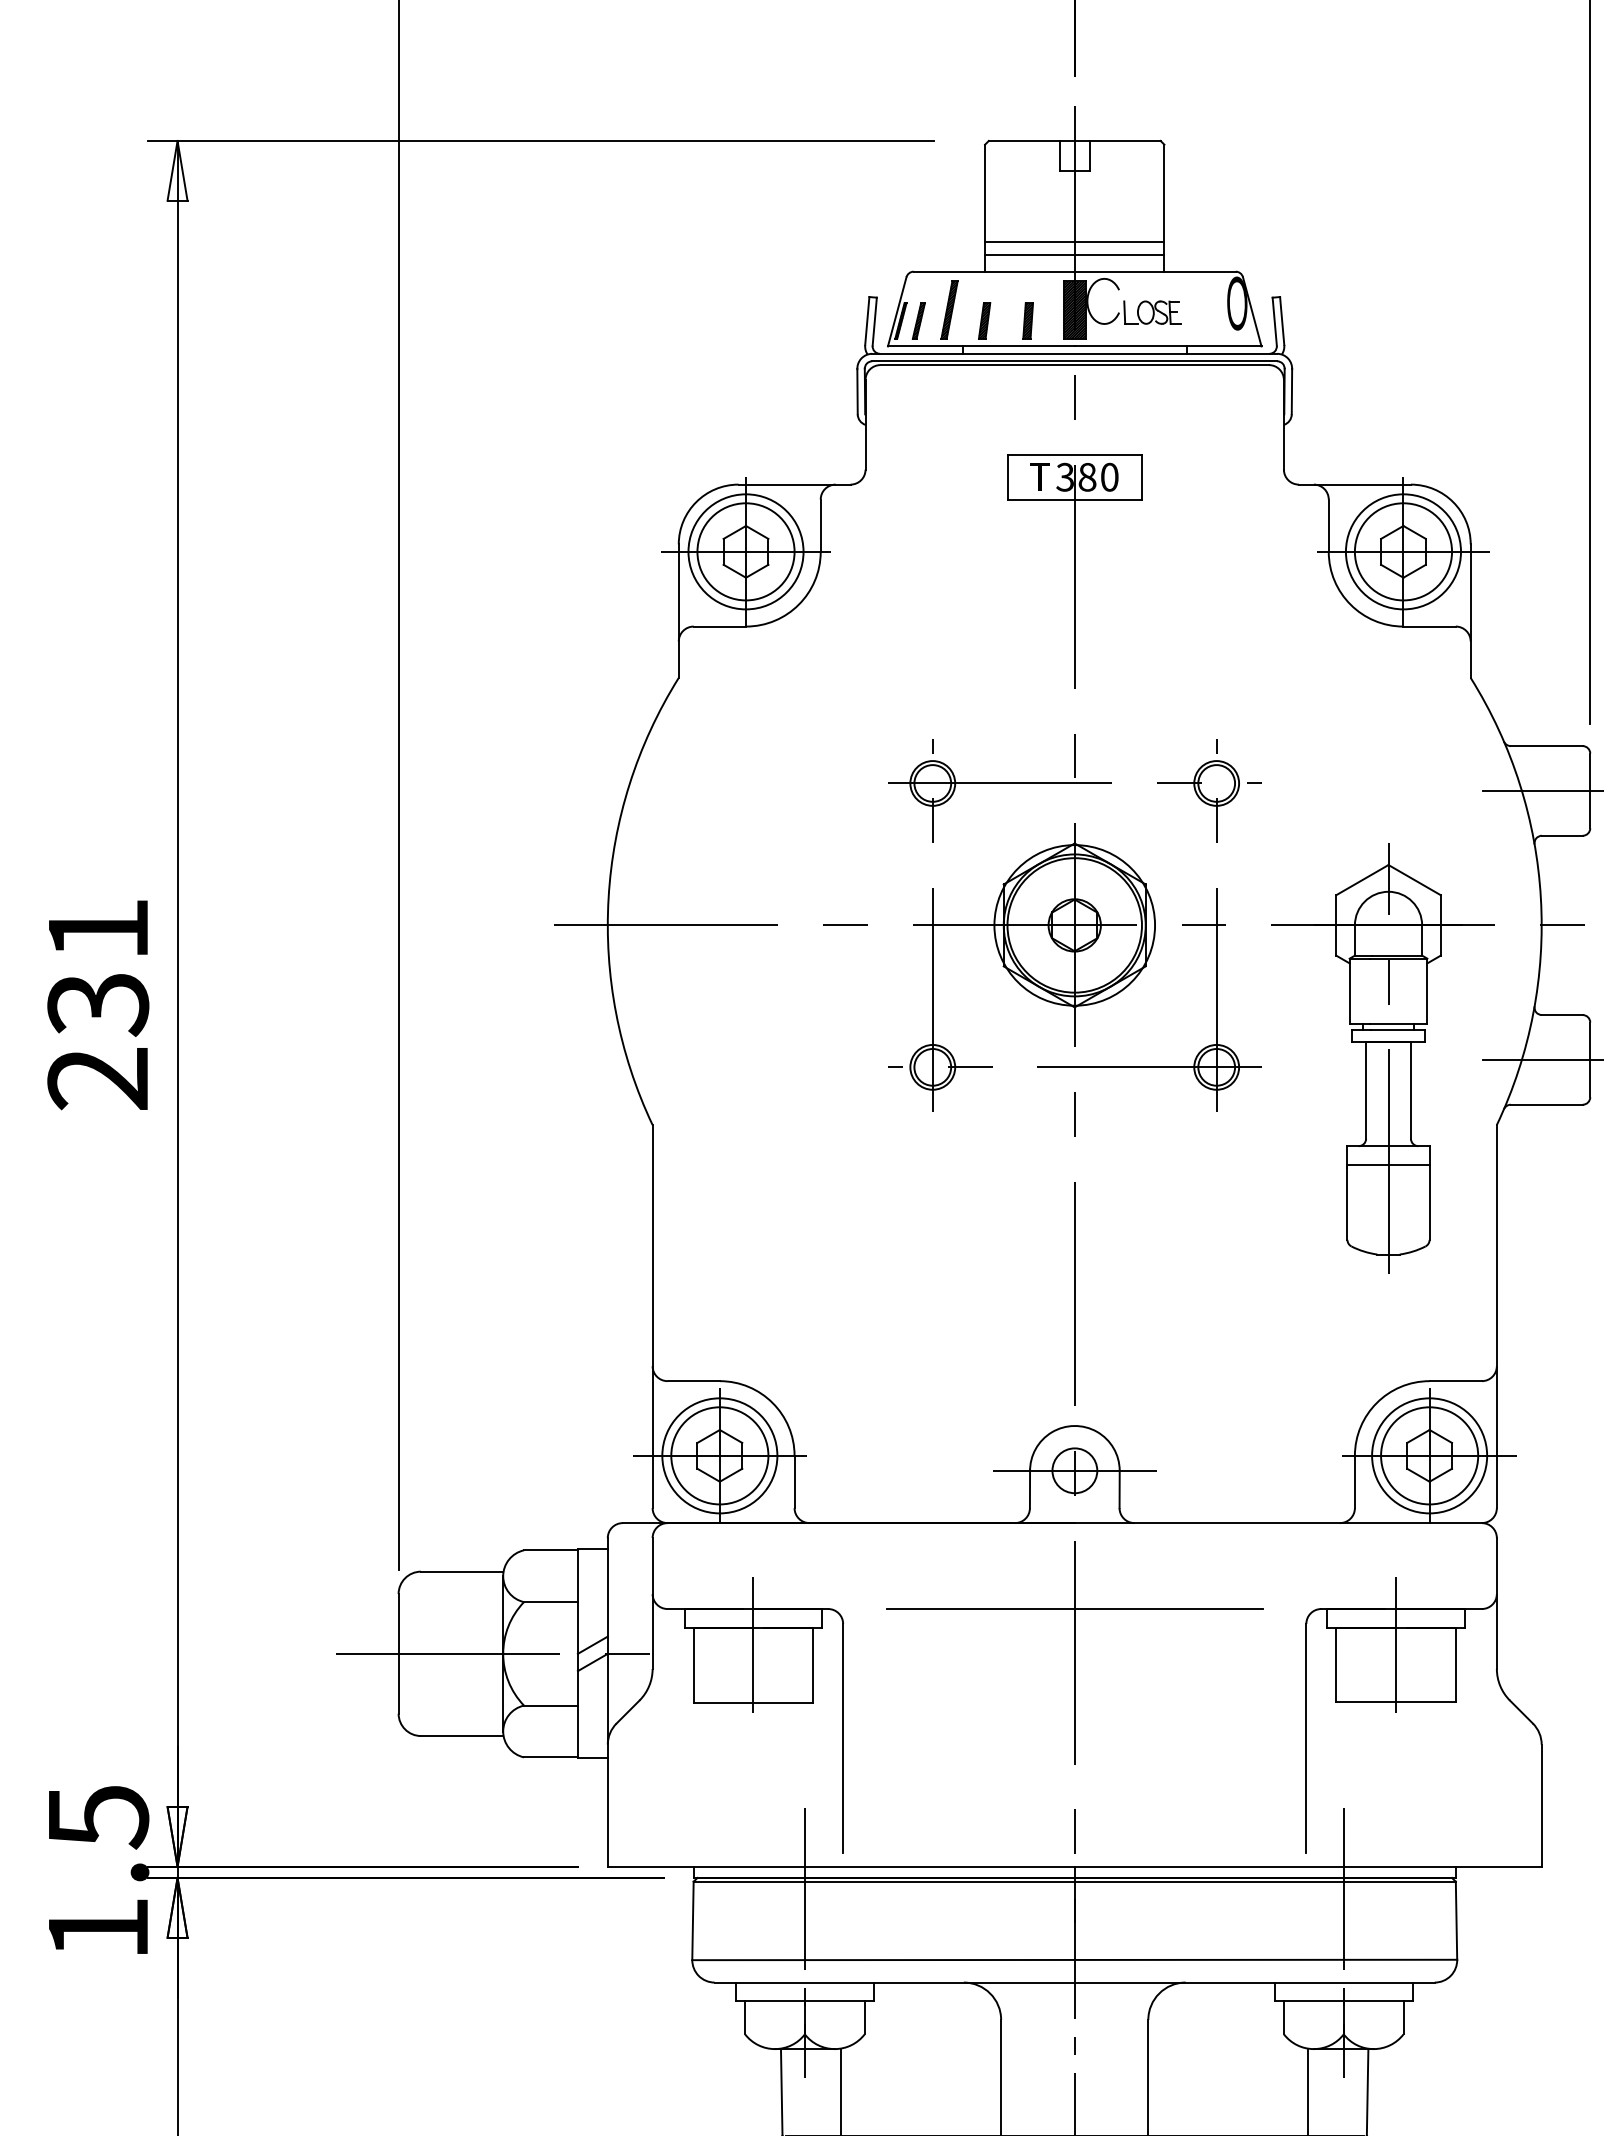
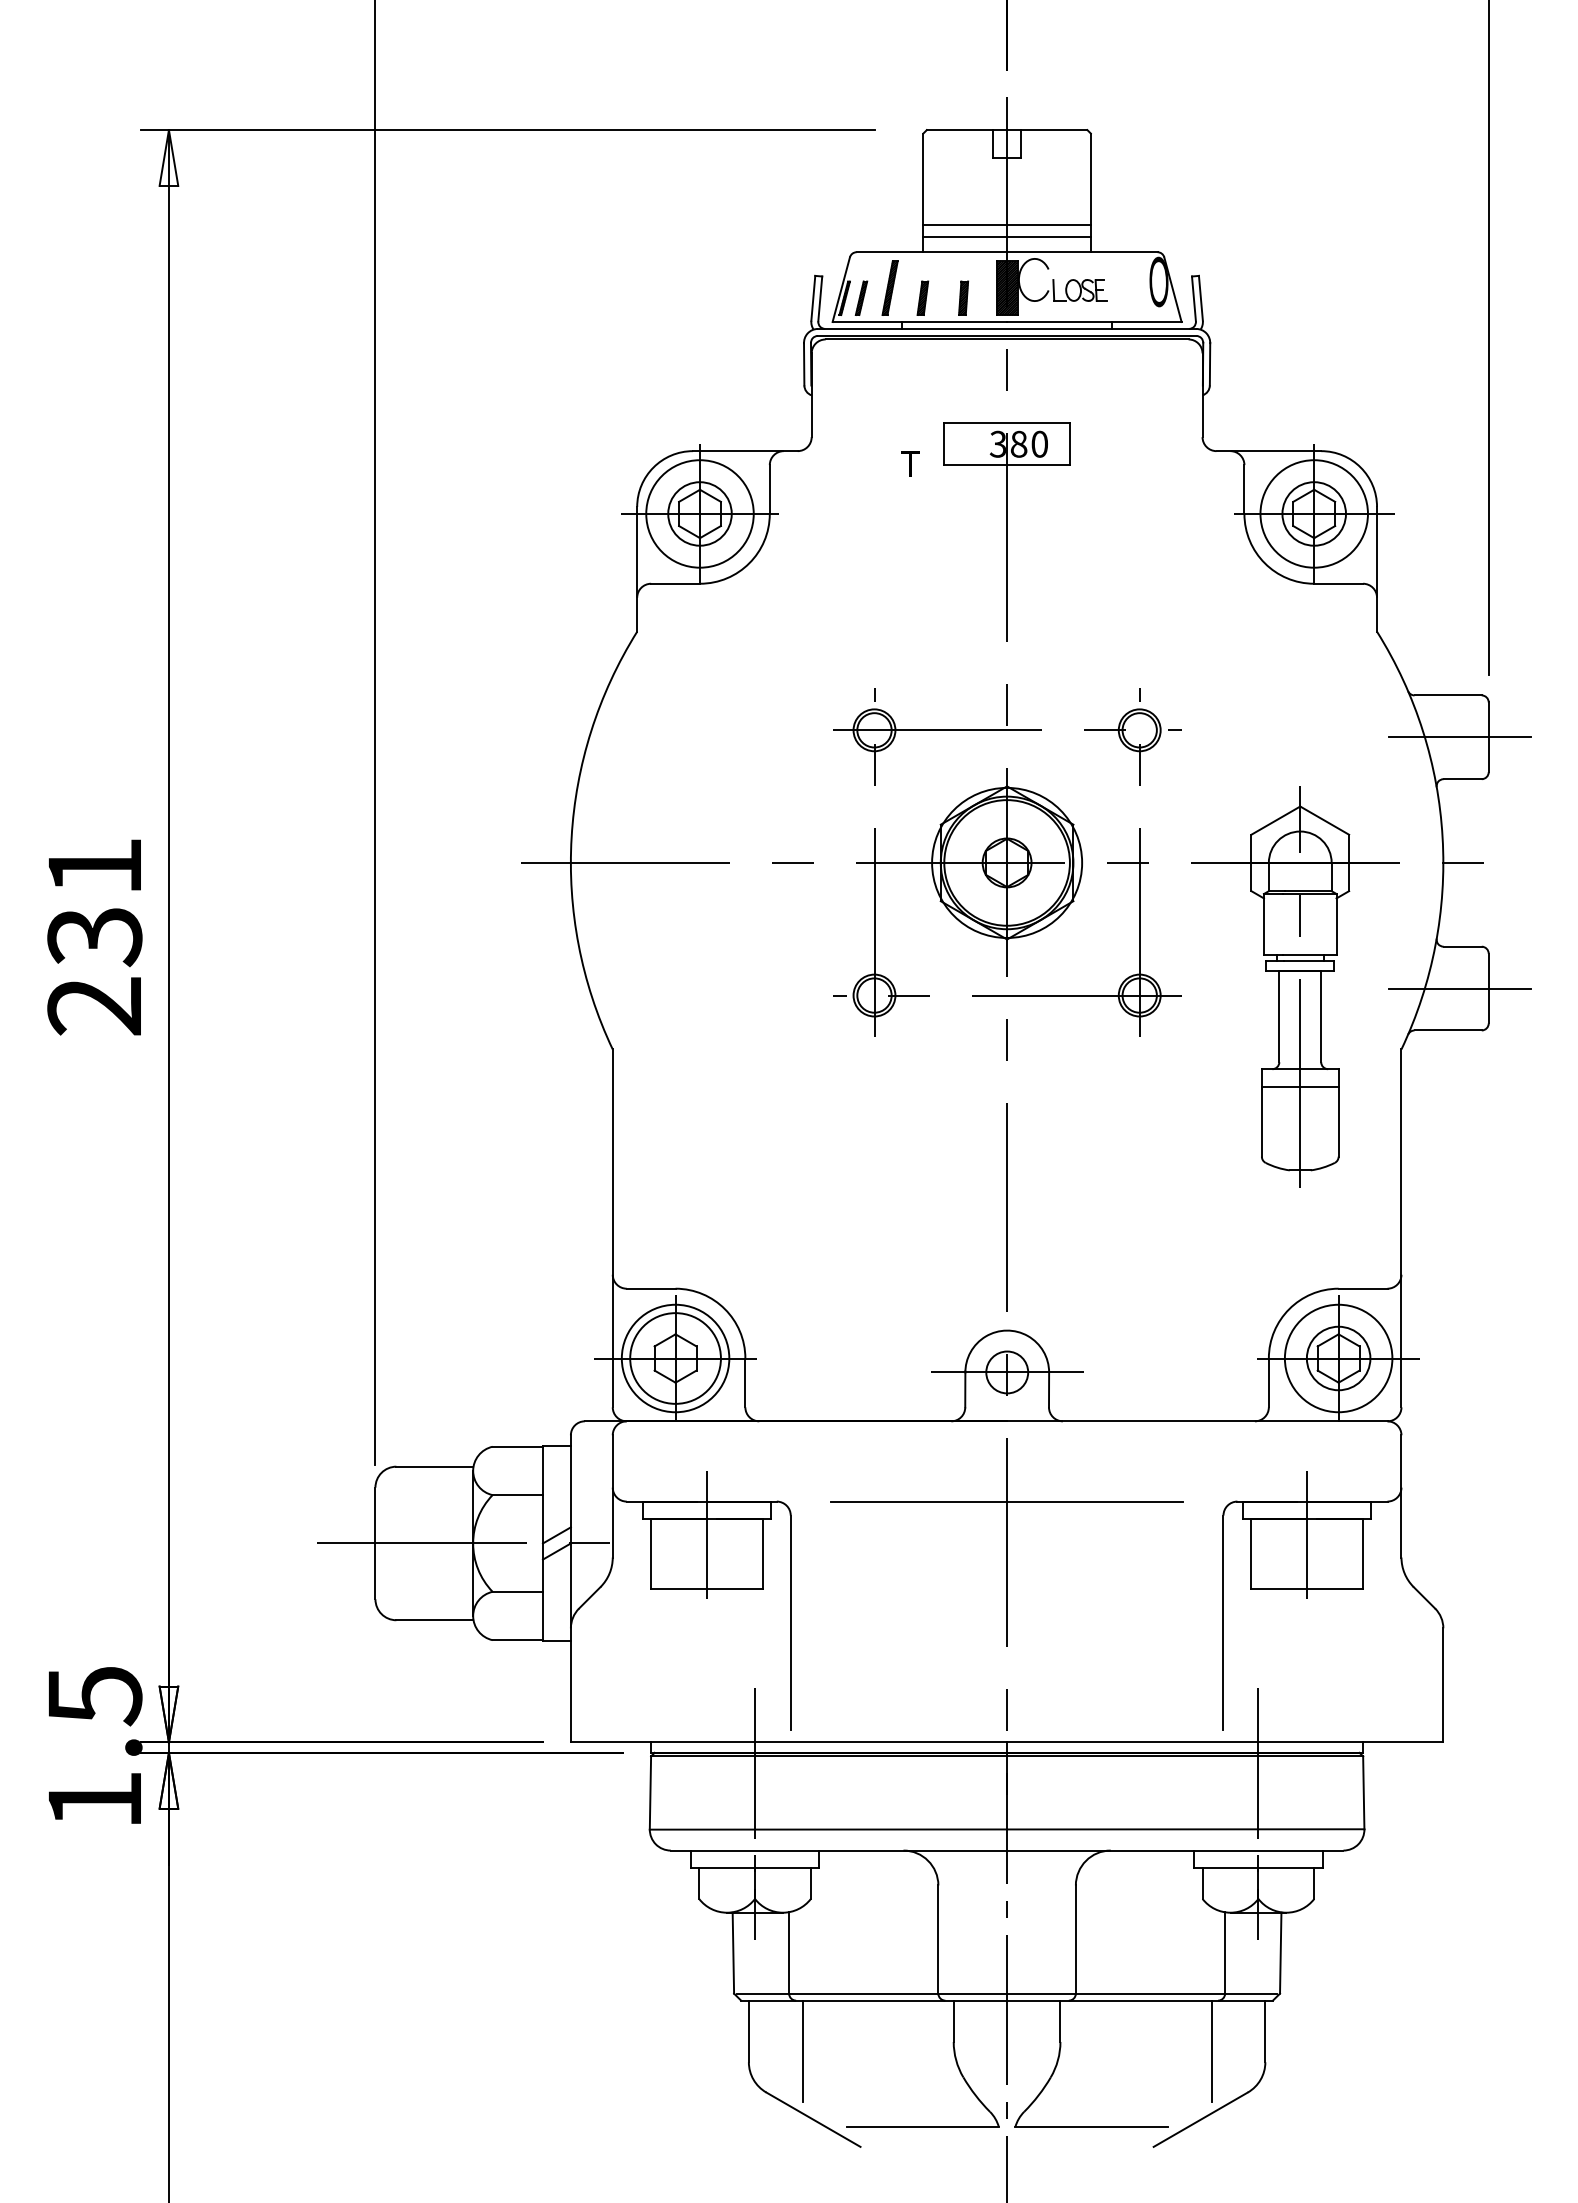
text: (1039, 476) -> (910, 463), moved
circle: (745, 551) -> (699, 513), size x0.7
circle: (1402, 551) -> (1313, 513), size x0.7
circle: (1429, 1455) -> (1338, 1358), size x0.7

